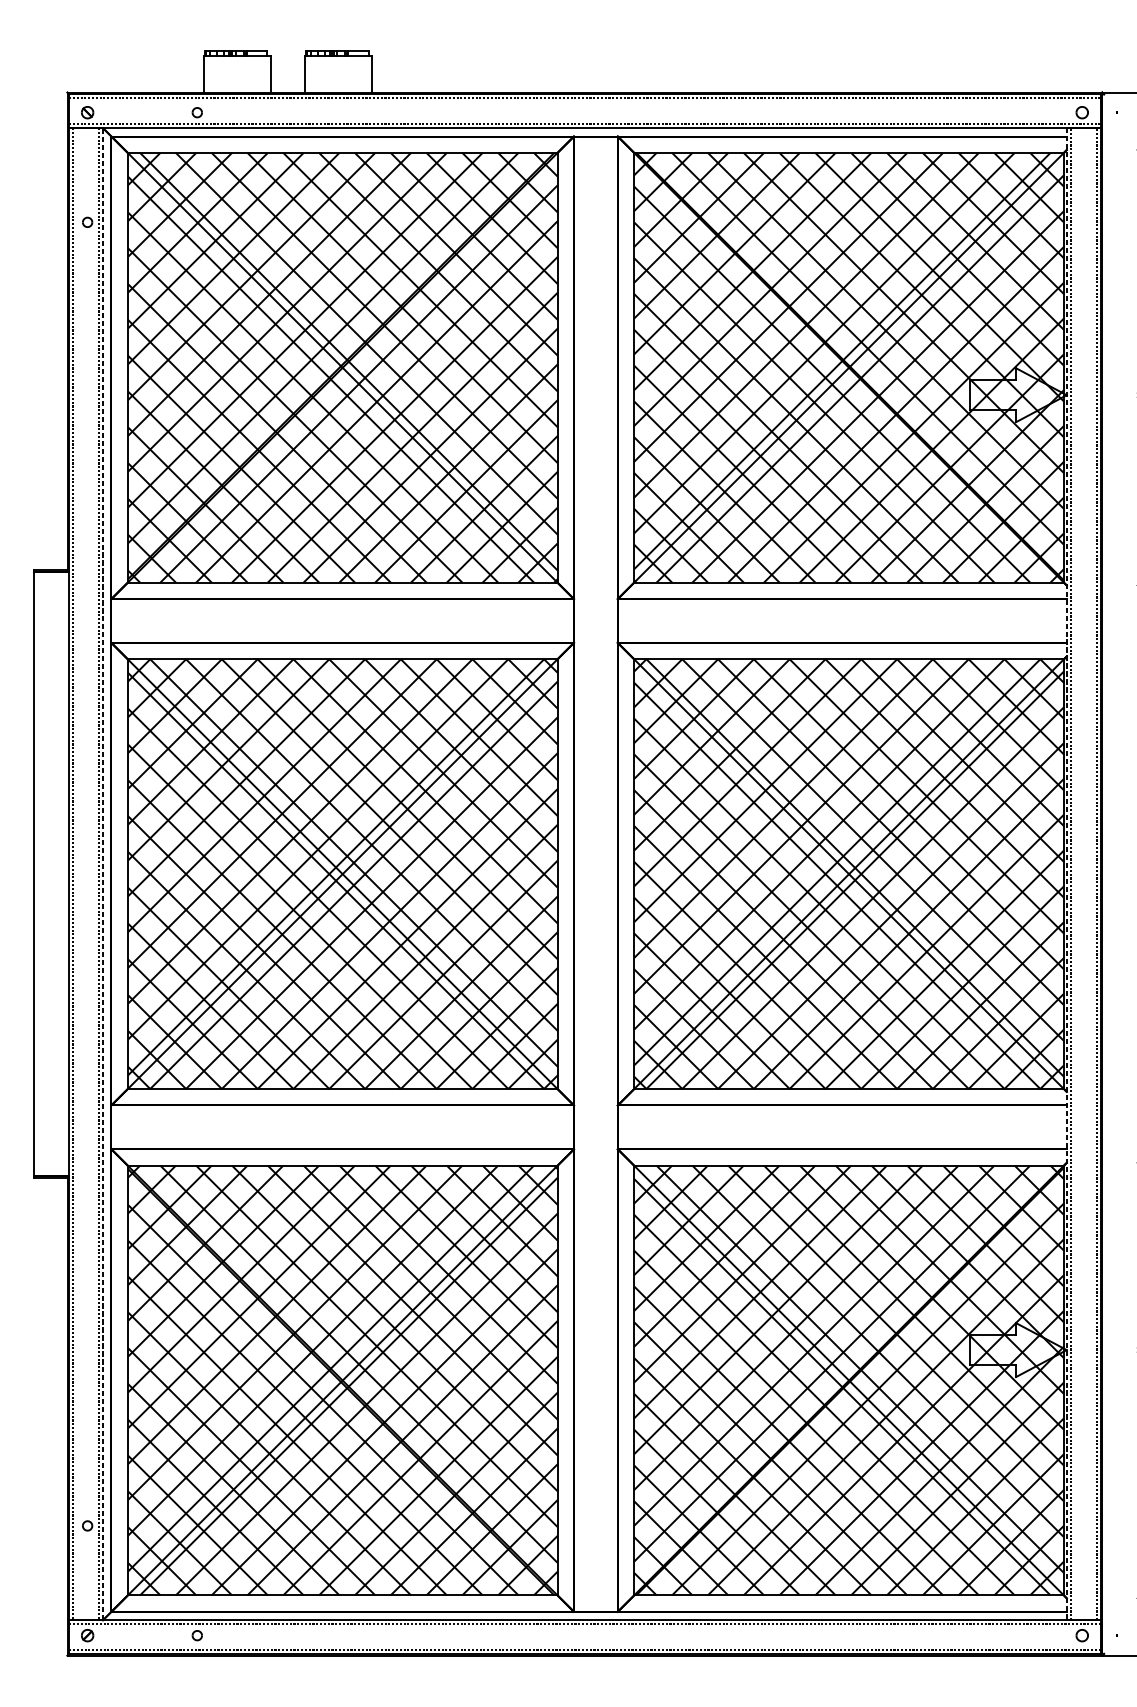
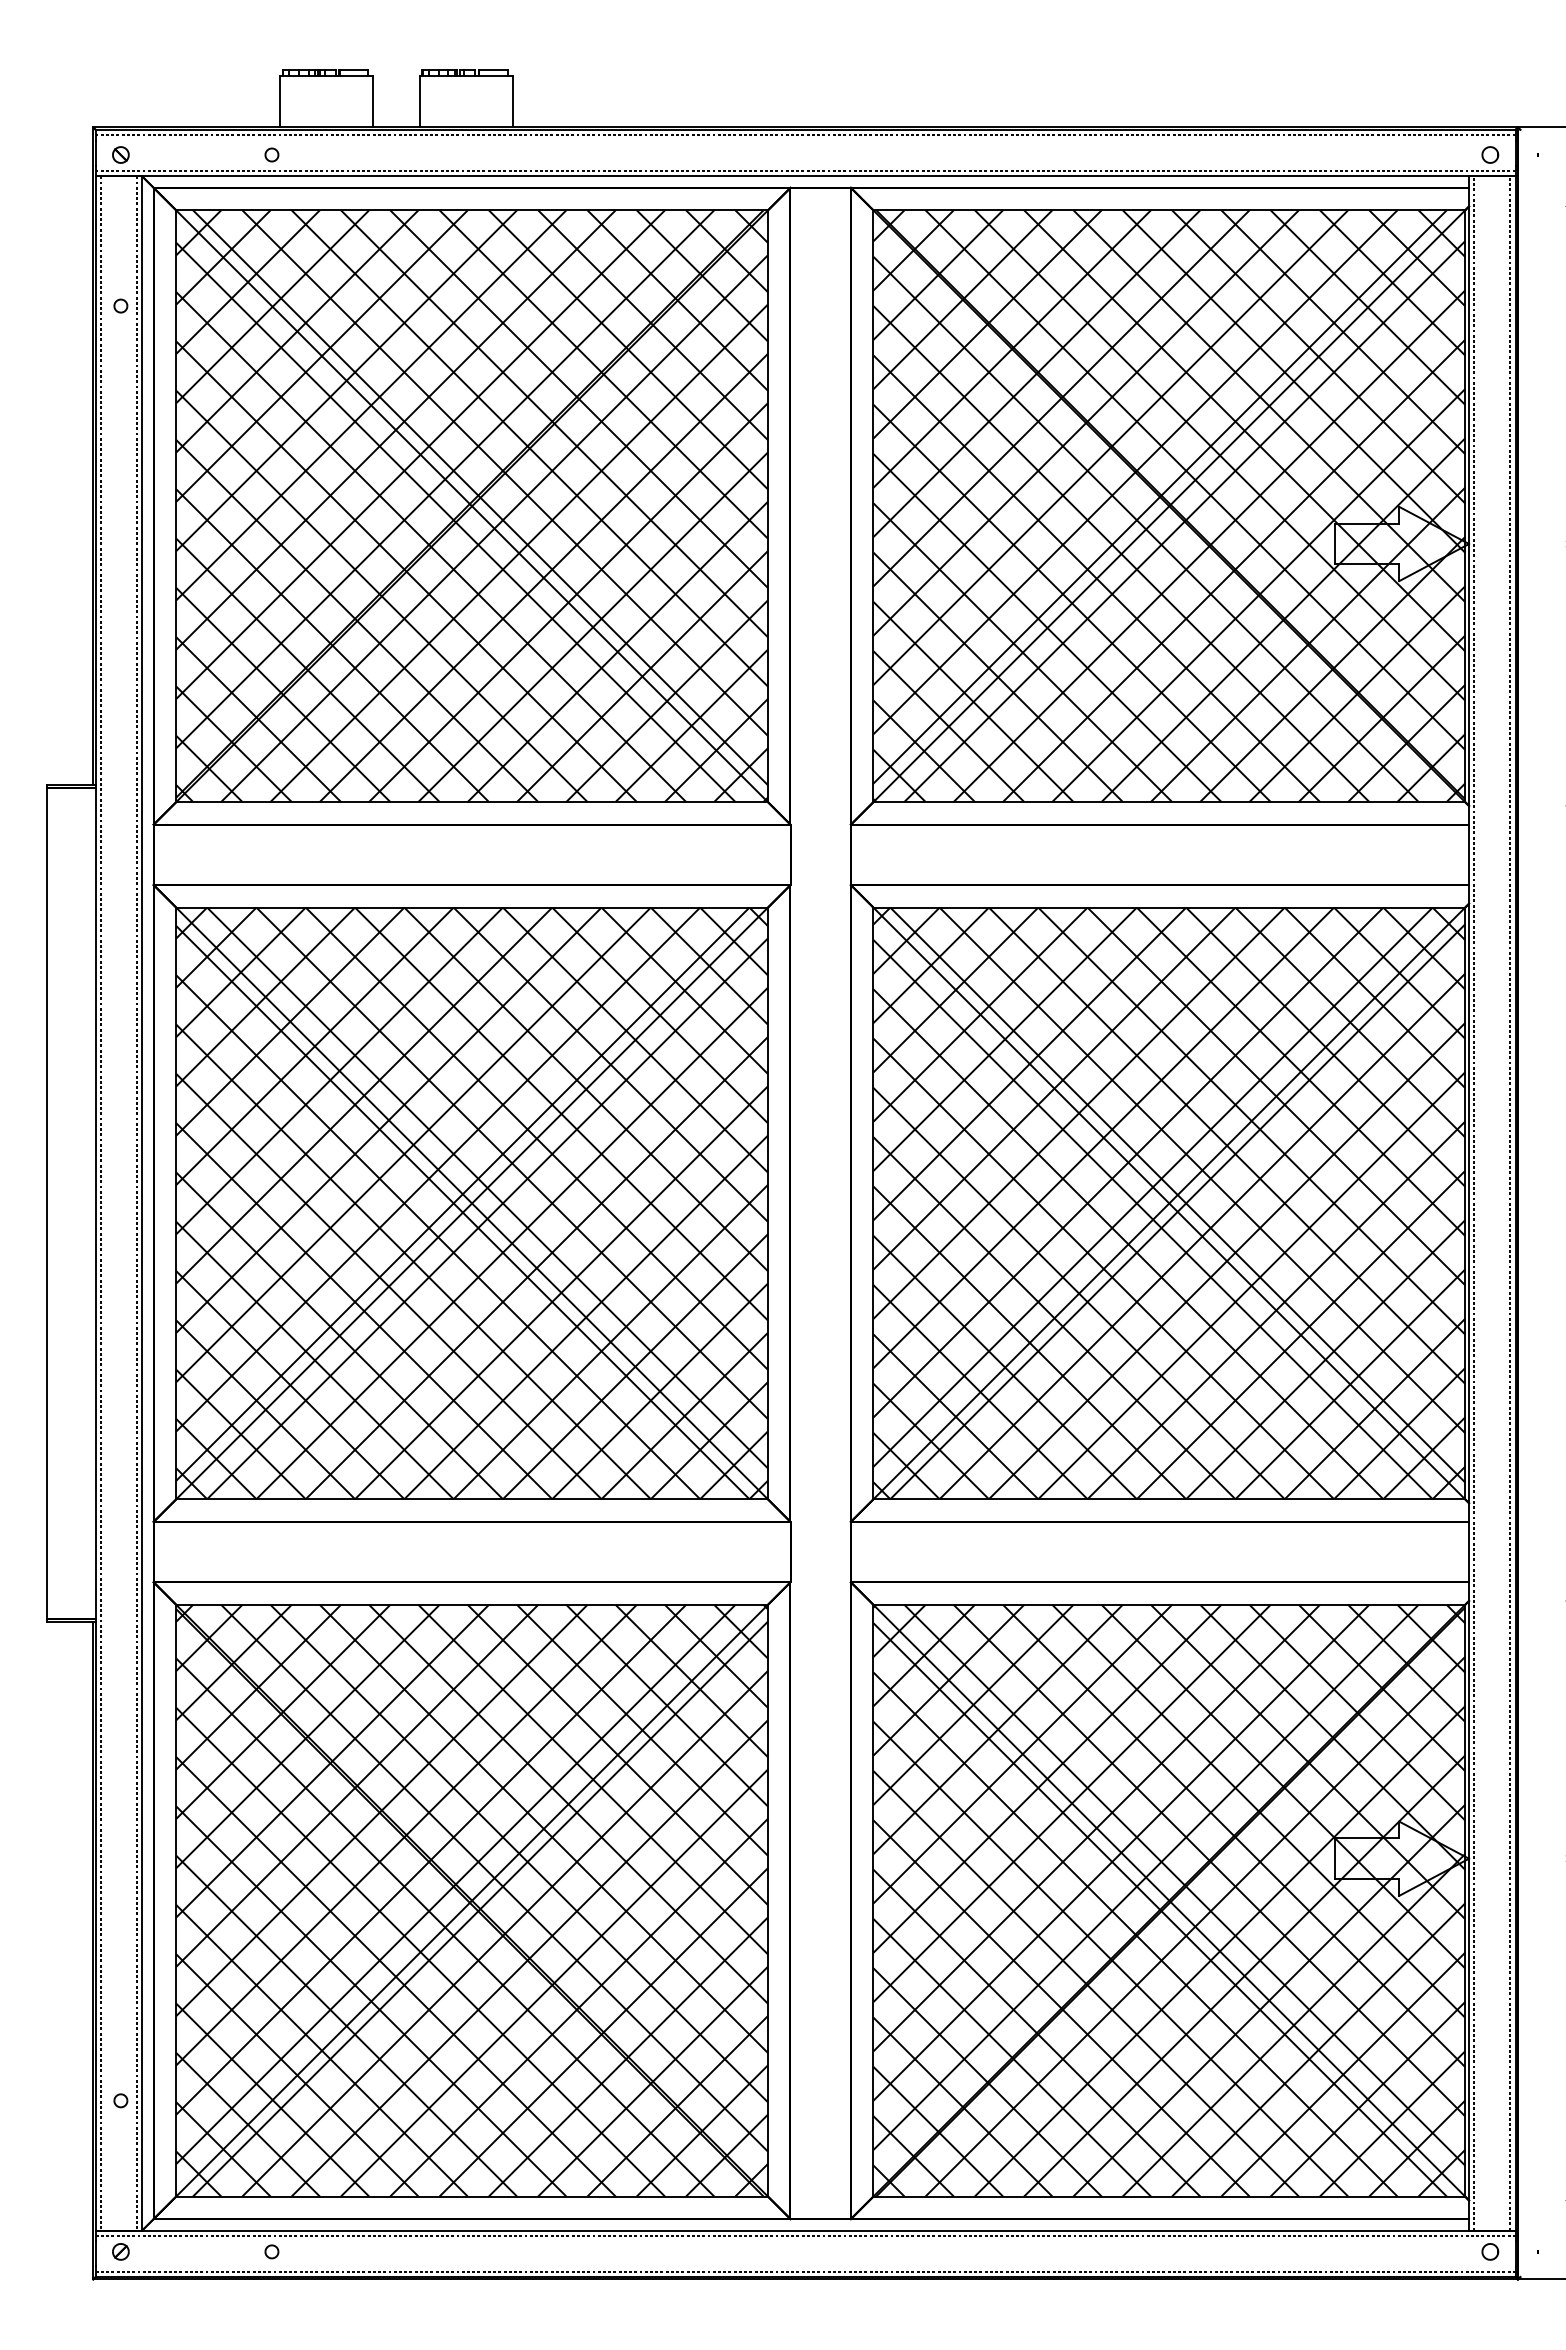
line: (103, 873) -> (142, 1202), dashed -> solid
line: (1067, 874) -> (1469, 1203), dashed -> solid

